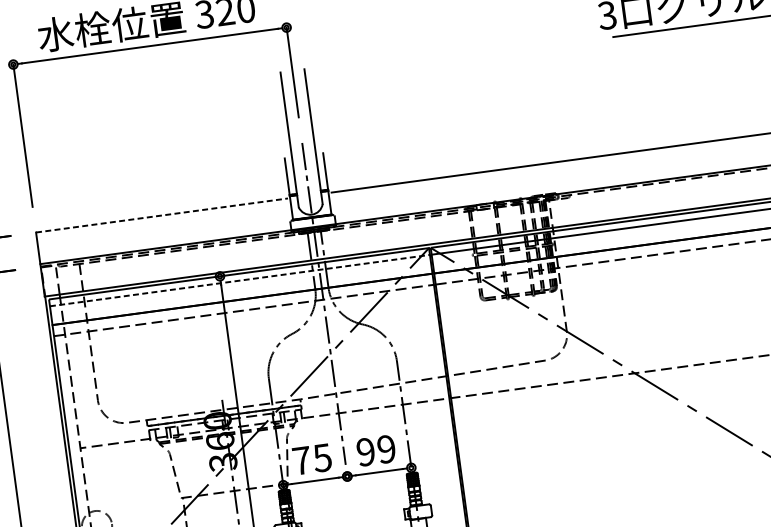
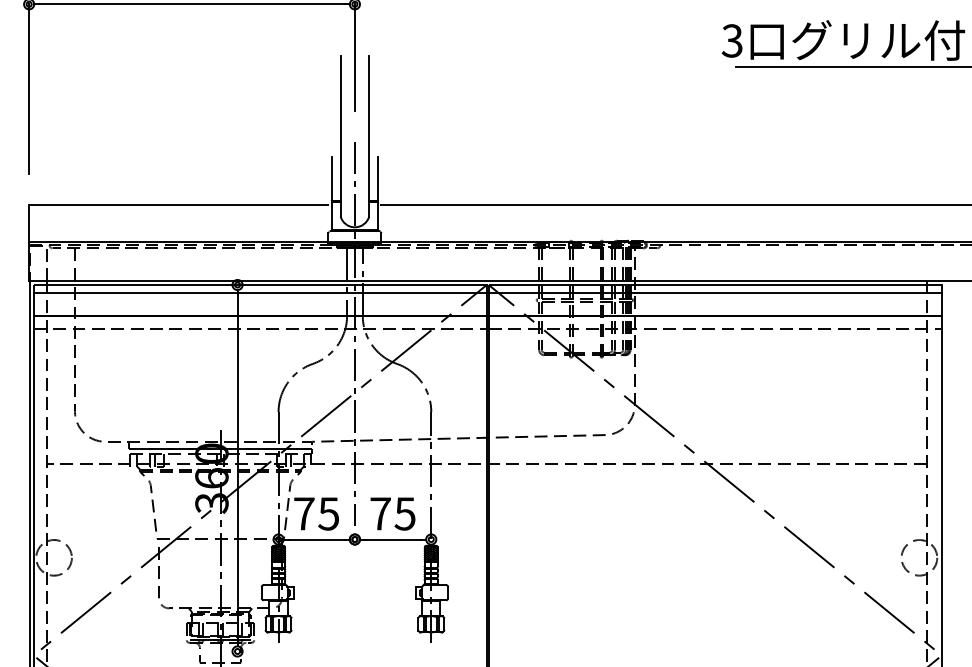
line: (162, 215) -> (179, 204), dashed -> solid
line: (240, 280) -> (260, 293), dashed -> solid
text: (375, 450) -> (392, 513), 99 -> 75

